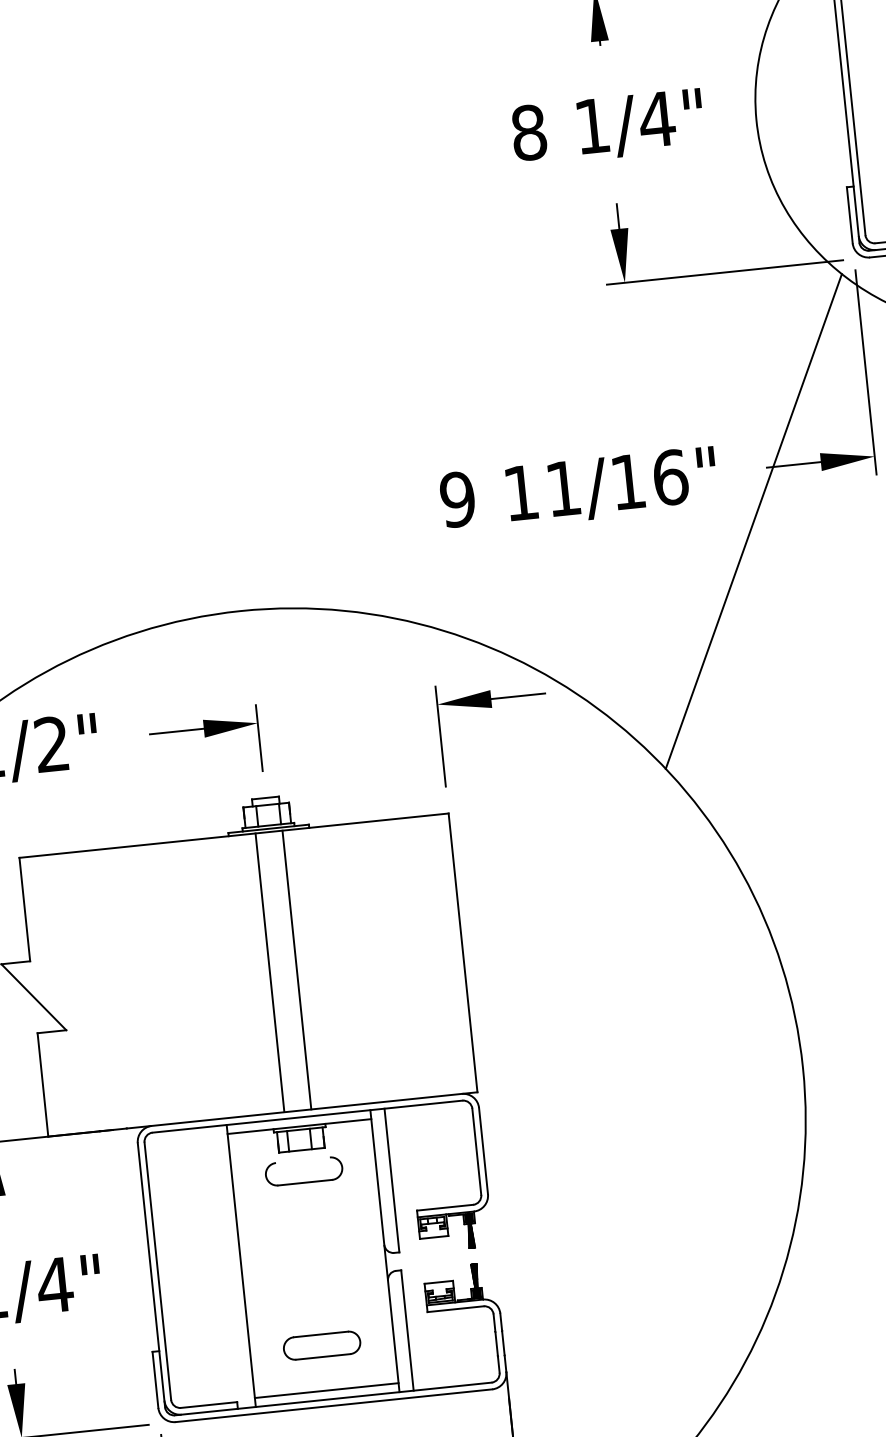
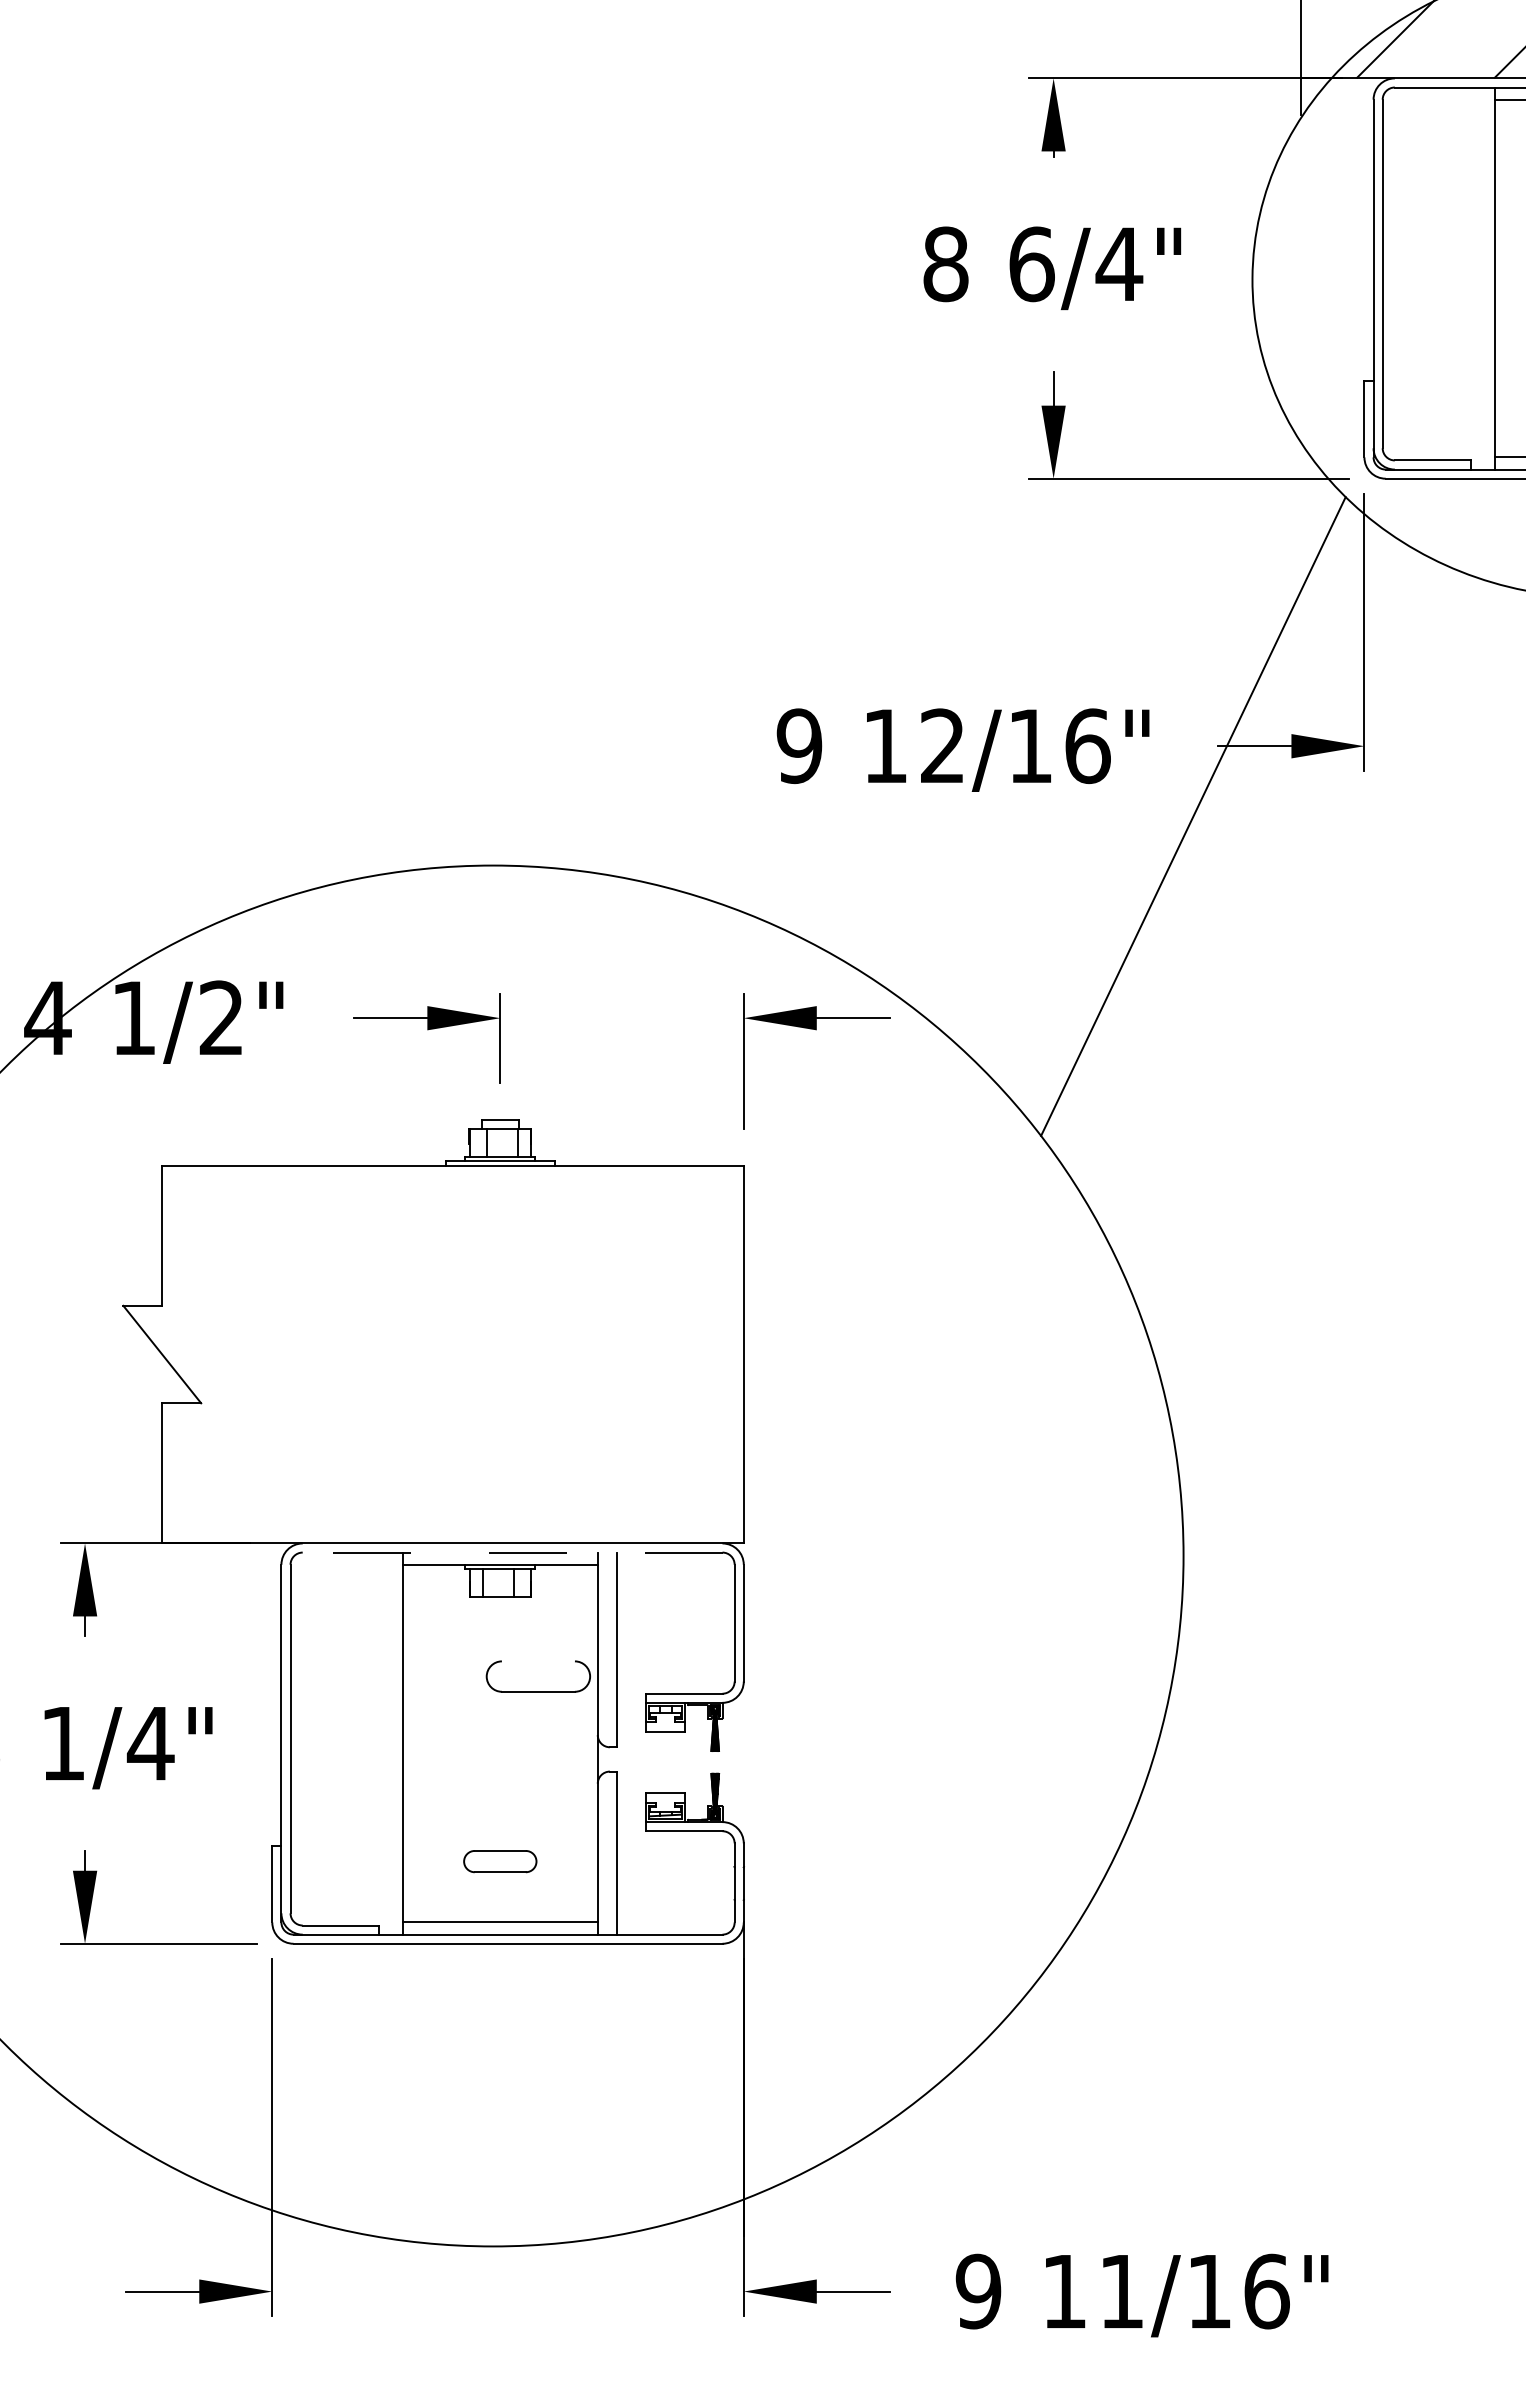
text: (592, 126) -> (1031, 264), 1/4" -> 6/4"
text: (563, 488) -> (942, 745), 11/16" -> 12/16"
line: (296, 970) -> (518, 1354), removed
line: (270, 972) -> (482, 1354), removed
line: (307, 1116) -> (512, 1552), solid -> dashed
part: (304, 1182) -> (537, 1691), moved
part: (321, 1345) -> (499, 1861), size x0.7

